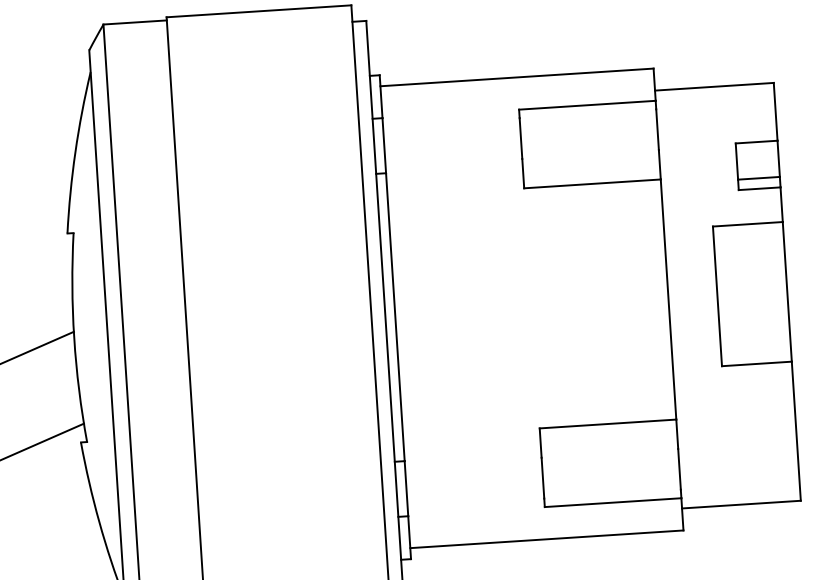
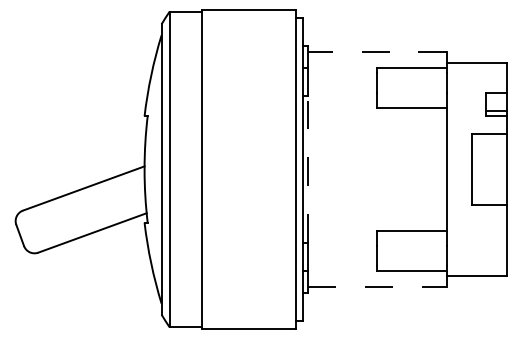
line: (515, 78) -> (376, 52), solid -> dashed
line: (394, 317) -> (307, 169), solid -> dashed
line: (547, 538) -> (377, 286), solid -> dashed

